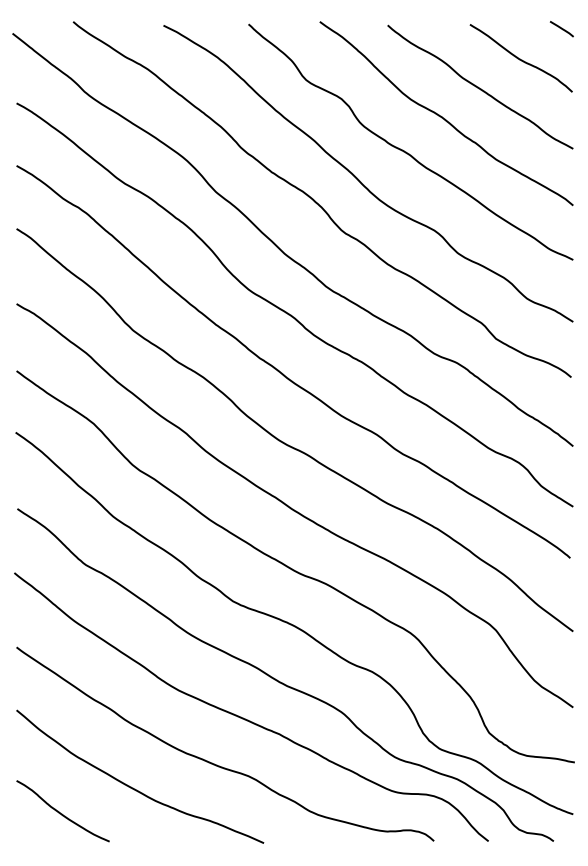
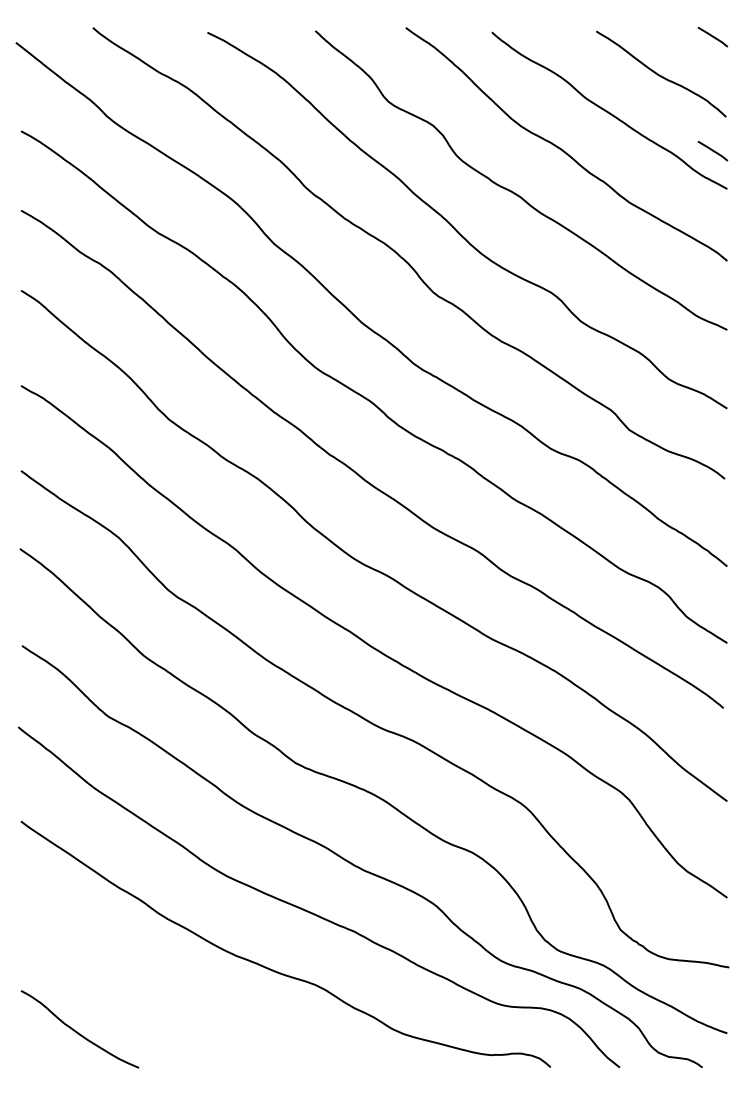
line: (561, 118) -> (712, 150), added
curve: (134, 788) -> (170, 1000), removed

